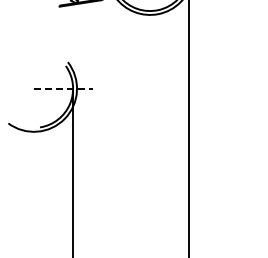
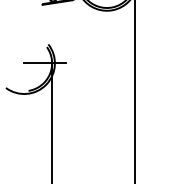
line: (63, 88) -> (45, 63), dashed -> solid

